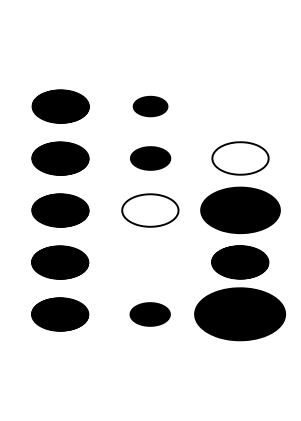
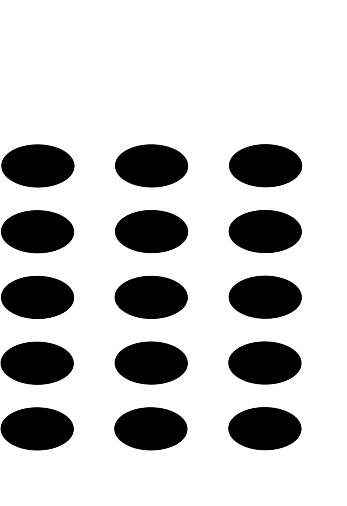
part: (150, 106) -> (151, 165), size x1.67
part: (240, 106) -> (265, 165), added
part: (150, 158) -> (151, 231), size x1.43
hatch: (240, 158) -> (265, 231), added
hatch: (150, 210) -> (151, 297), added
part: (240, 210) -> (265, 297), size x0.71
part: (150, 262) -> (151, 363), added
part: (150, 314) -> (151, 428), size x1.43
part: (240, 314) -> (265, 428), size x0.62

